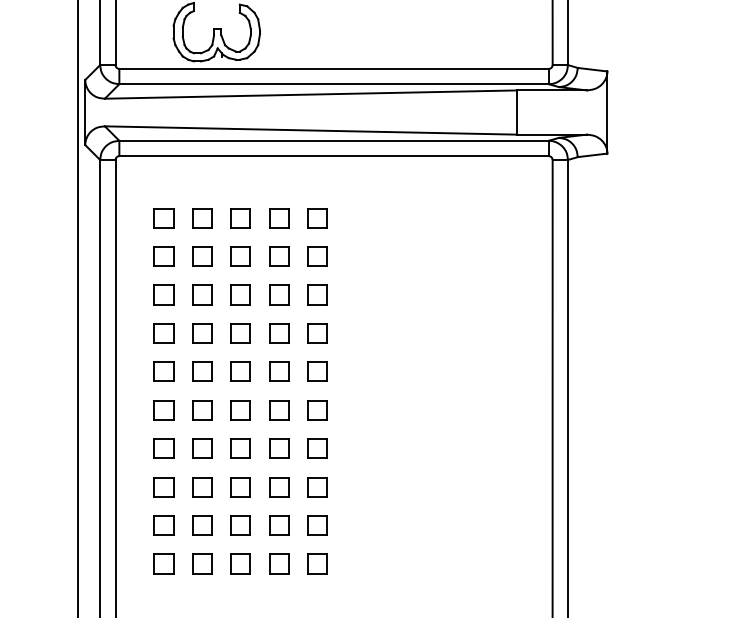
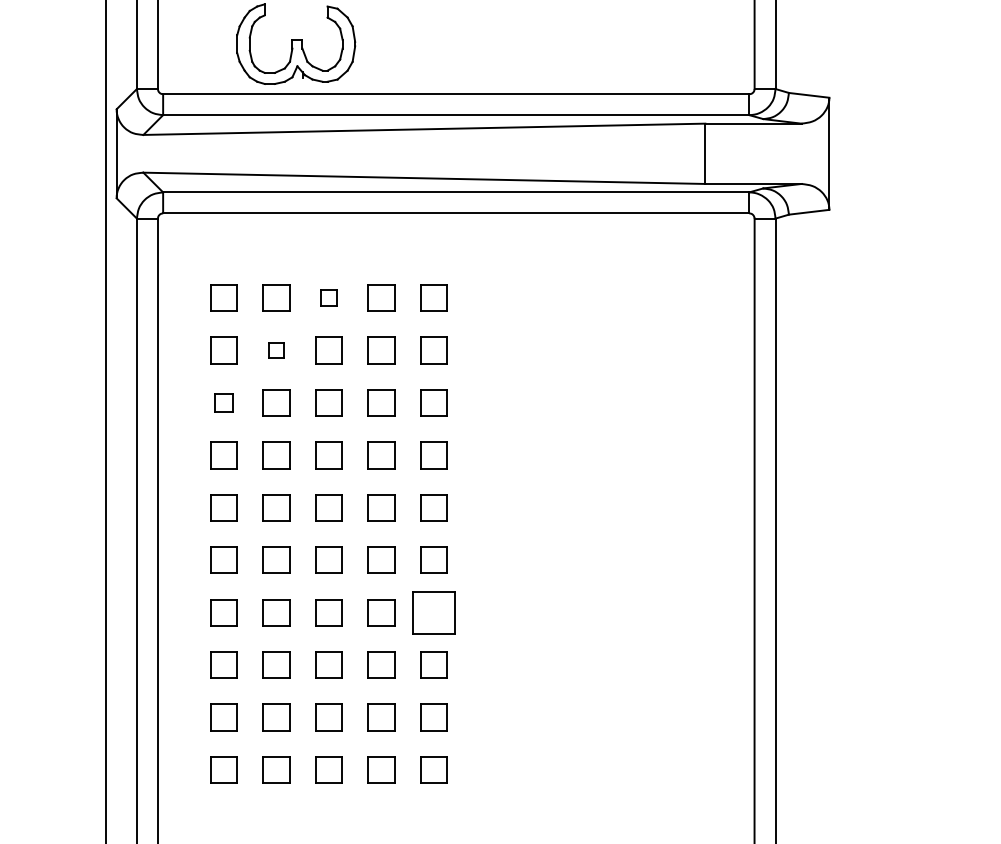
part: (240, 218) -> (328, 298), size x0.6
part: (202, 256) -> (276, 350), size x0.6
part: (163, 294) -> (223, 402), size x0.7
part: (317, 448) -> (433, 612), size x1.6

